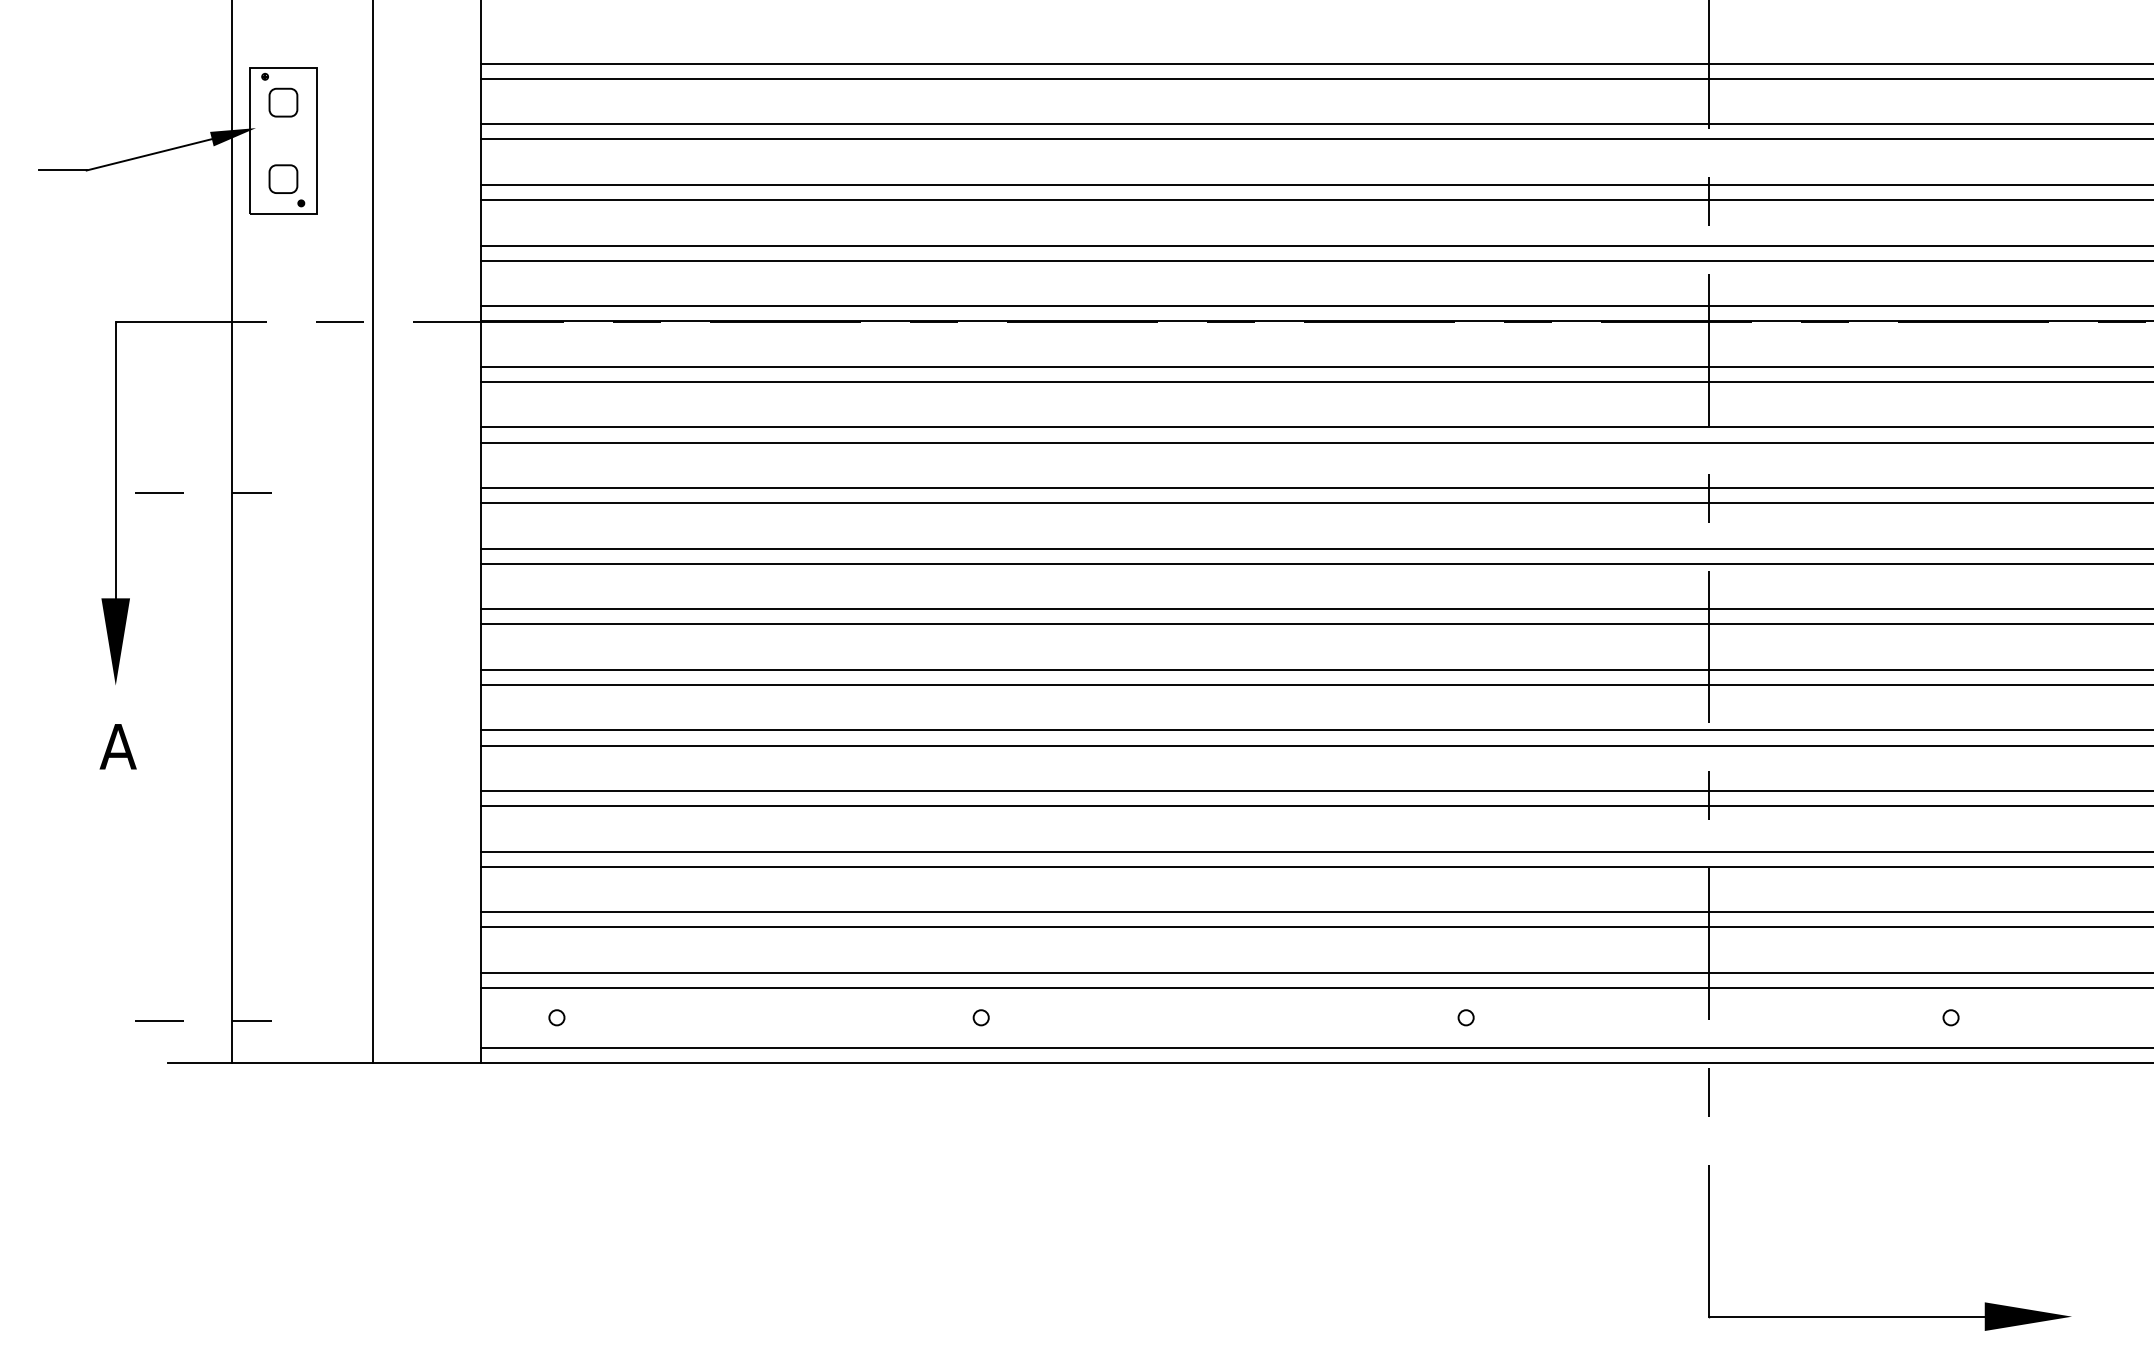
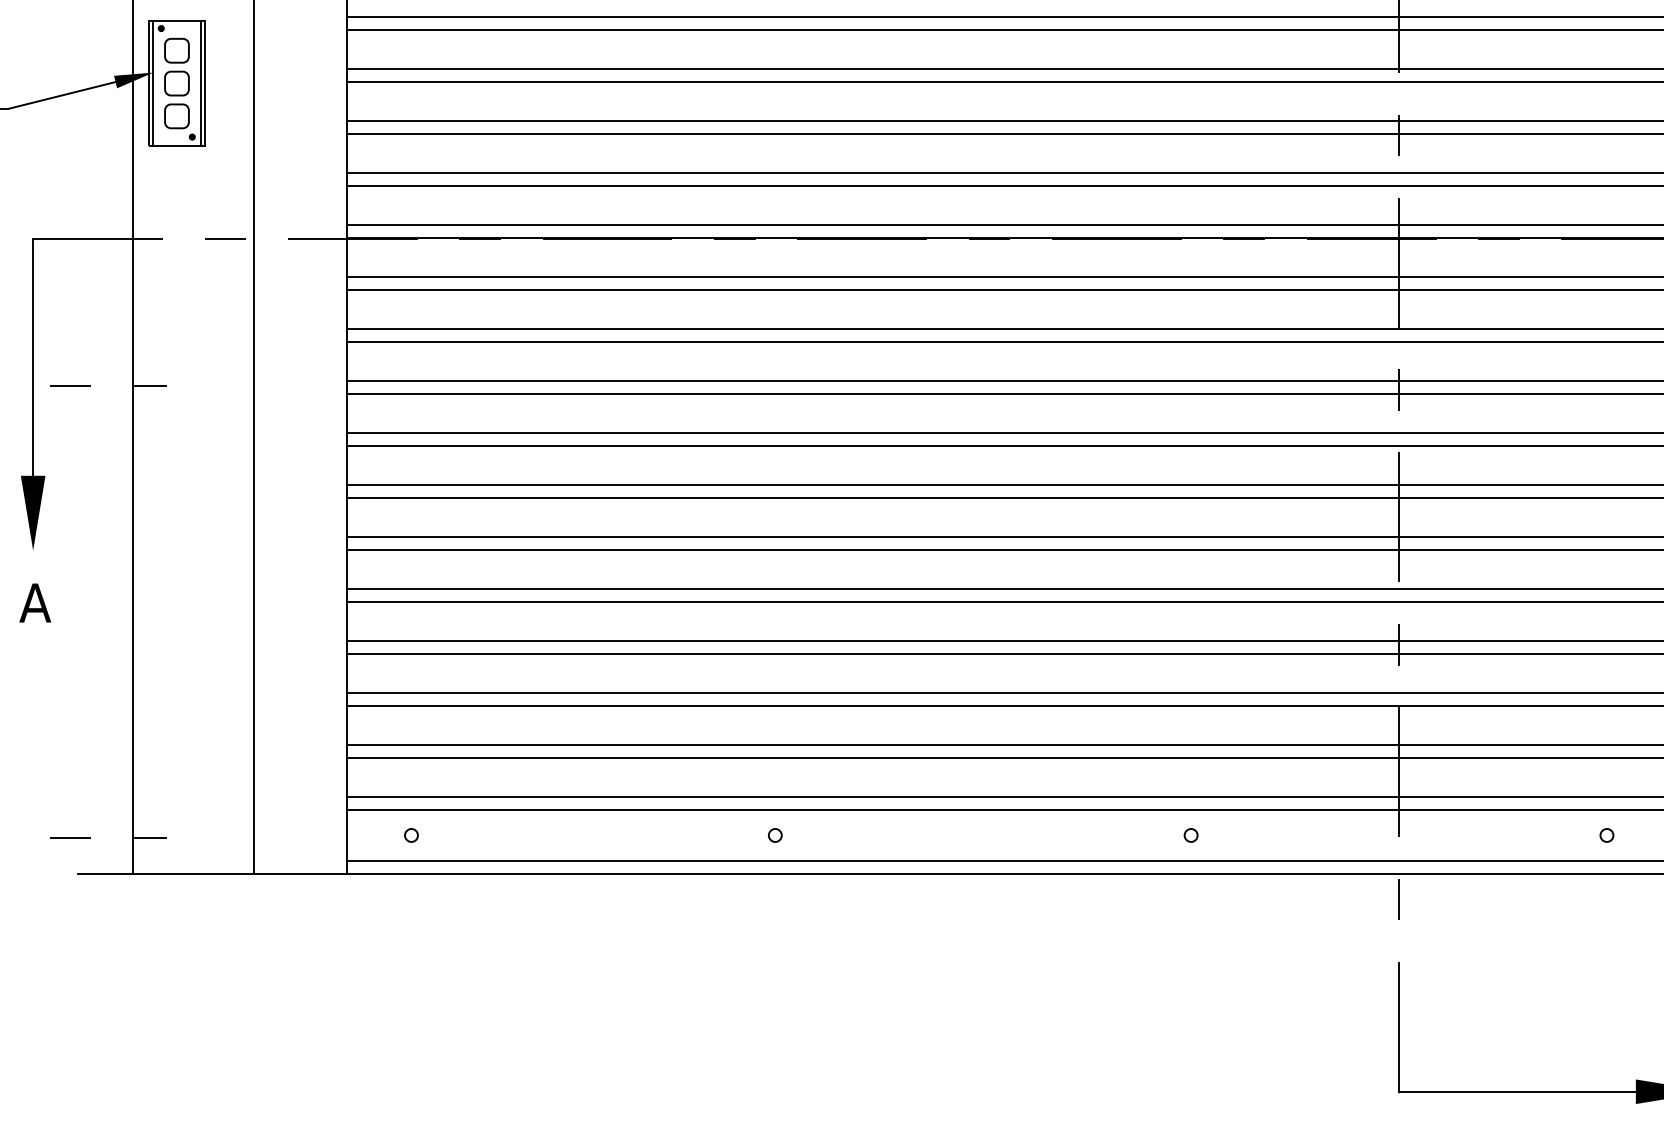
line: (255, 140) -> (153, 83), added
part: (283, 140) -> (177, 83), added
line: (310, 140) -> (200, 83), added

